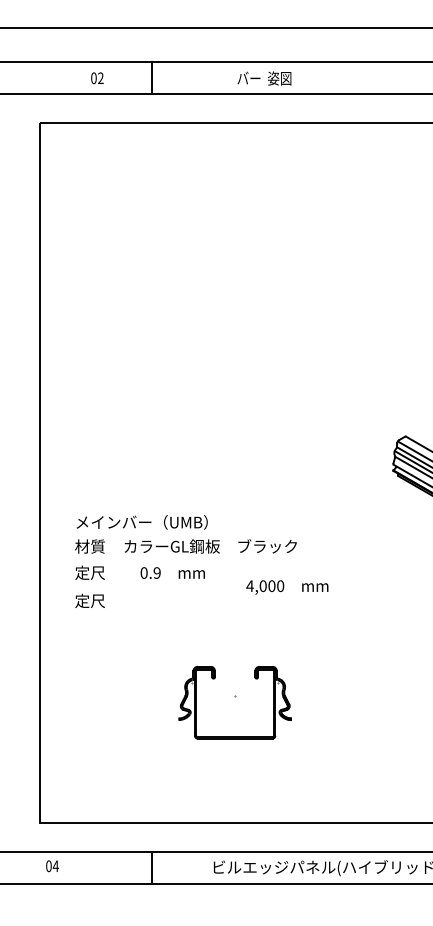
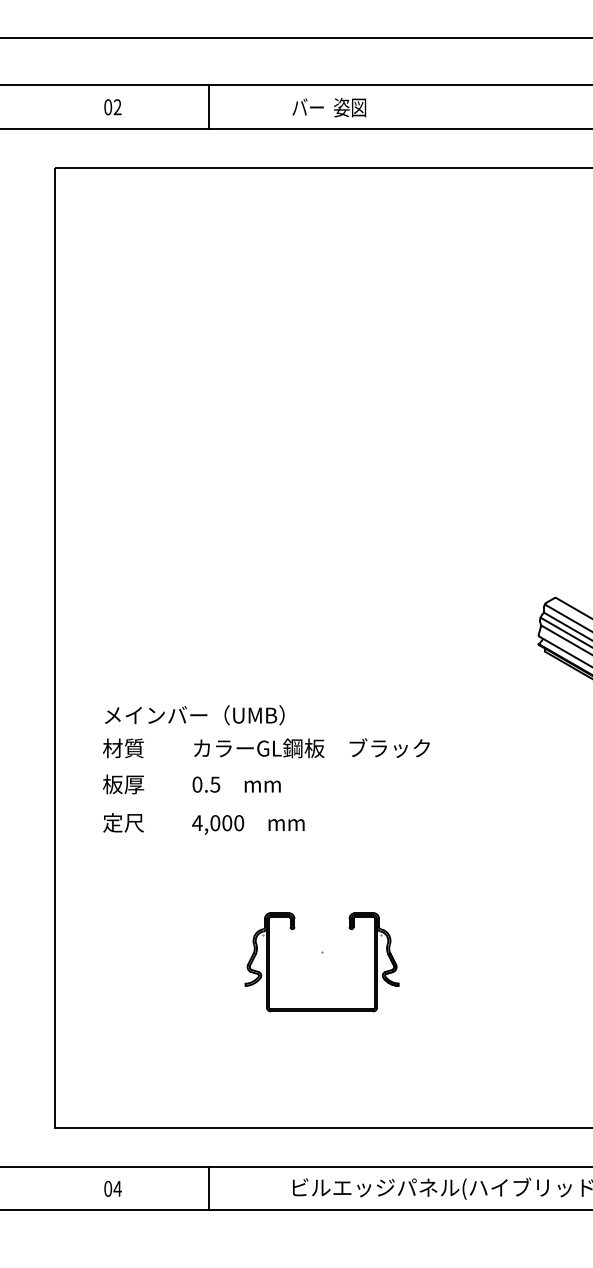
text: (97, 78) -> (113, 107), moved
text: (264, 78) -> (329, 107), moved
text: (210, 546) -> (311, 748), moved
text: (90, 572) -> (123, 783), 定尺 -> 板厚
text: (156, 572) -> (214, 783), 0.9 -> 0.5
text: (287, 587) -> (248, 824), moved
text: (52, 866) -> (113, 1189), moved

